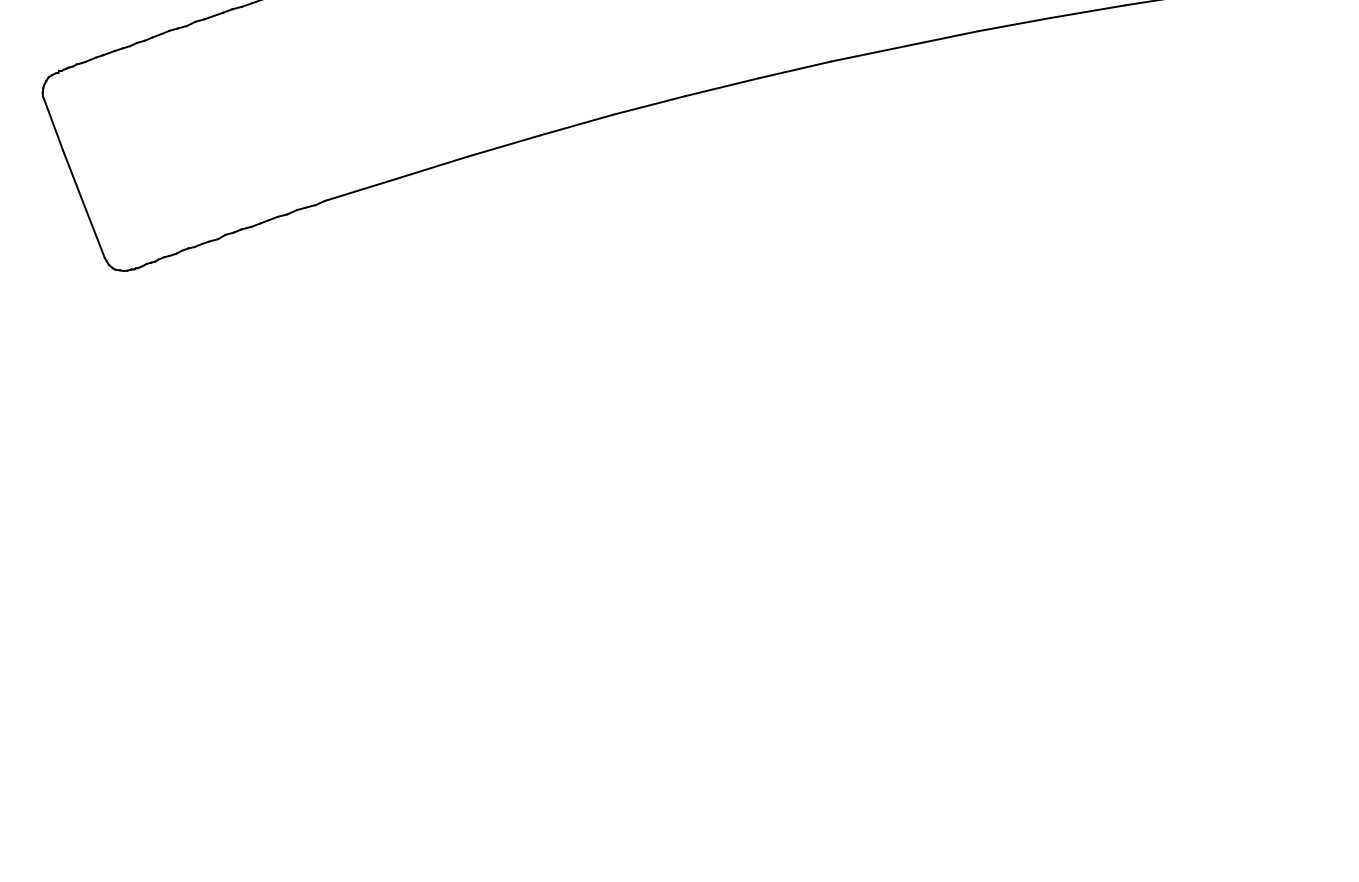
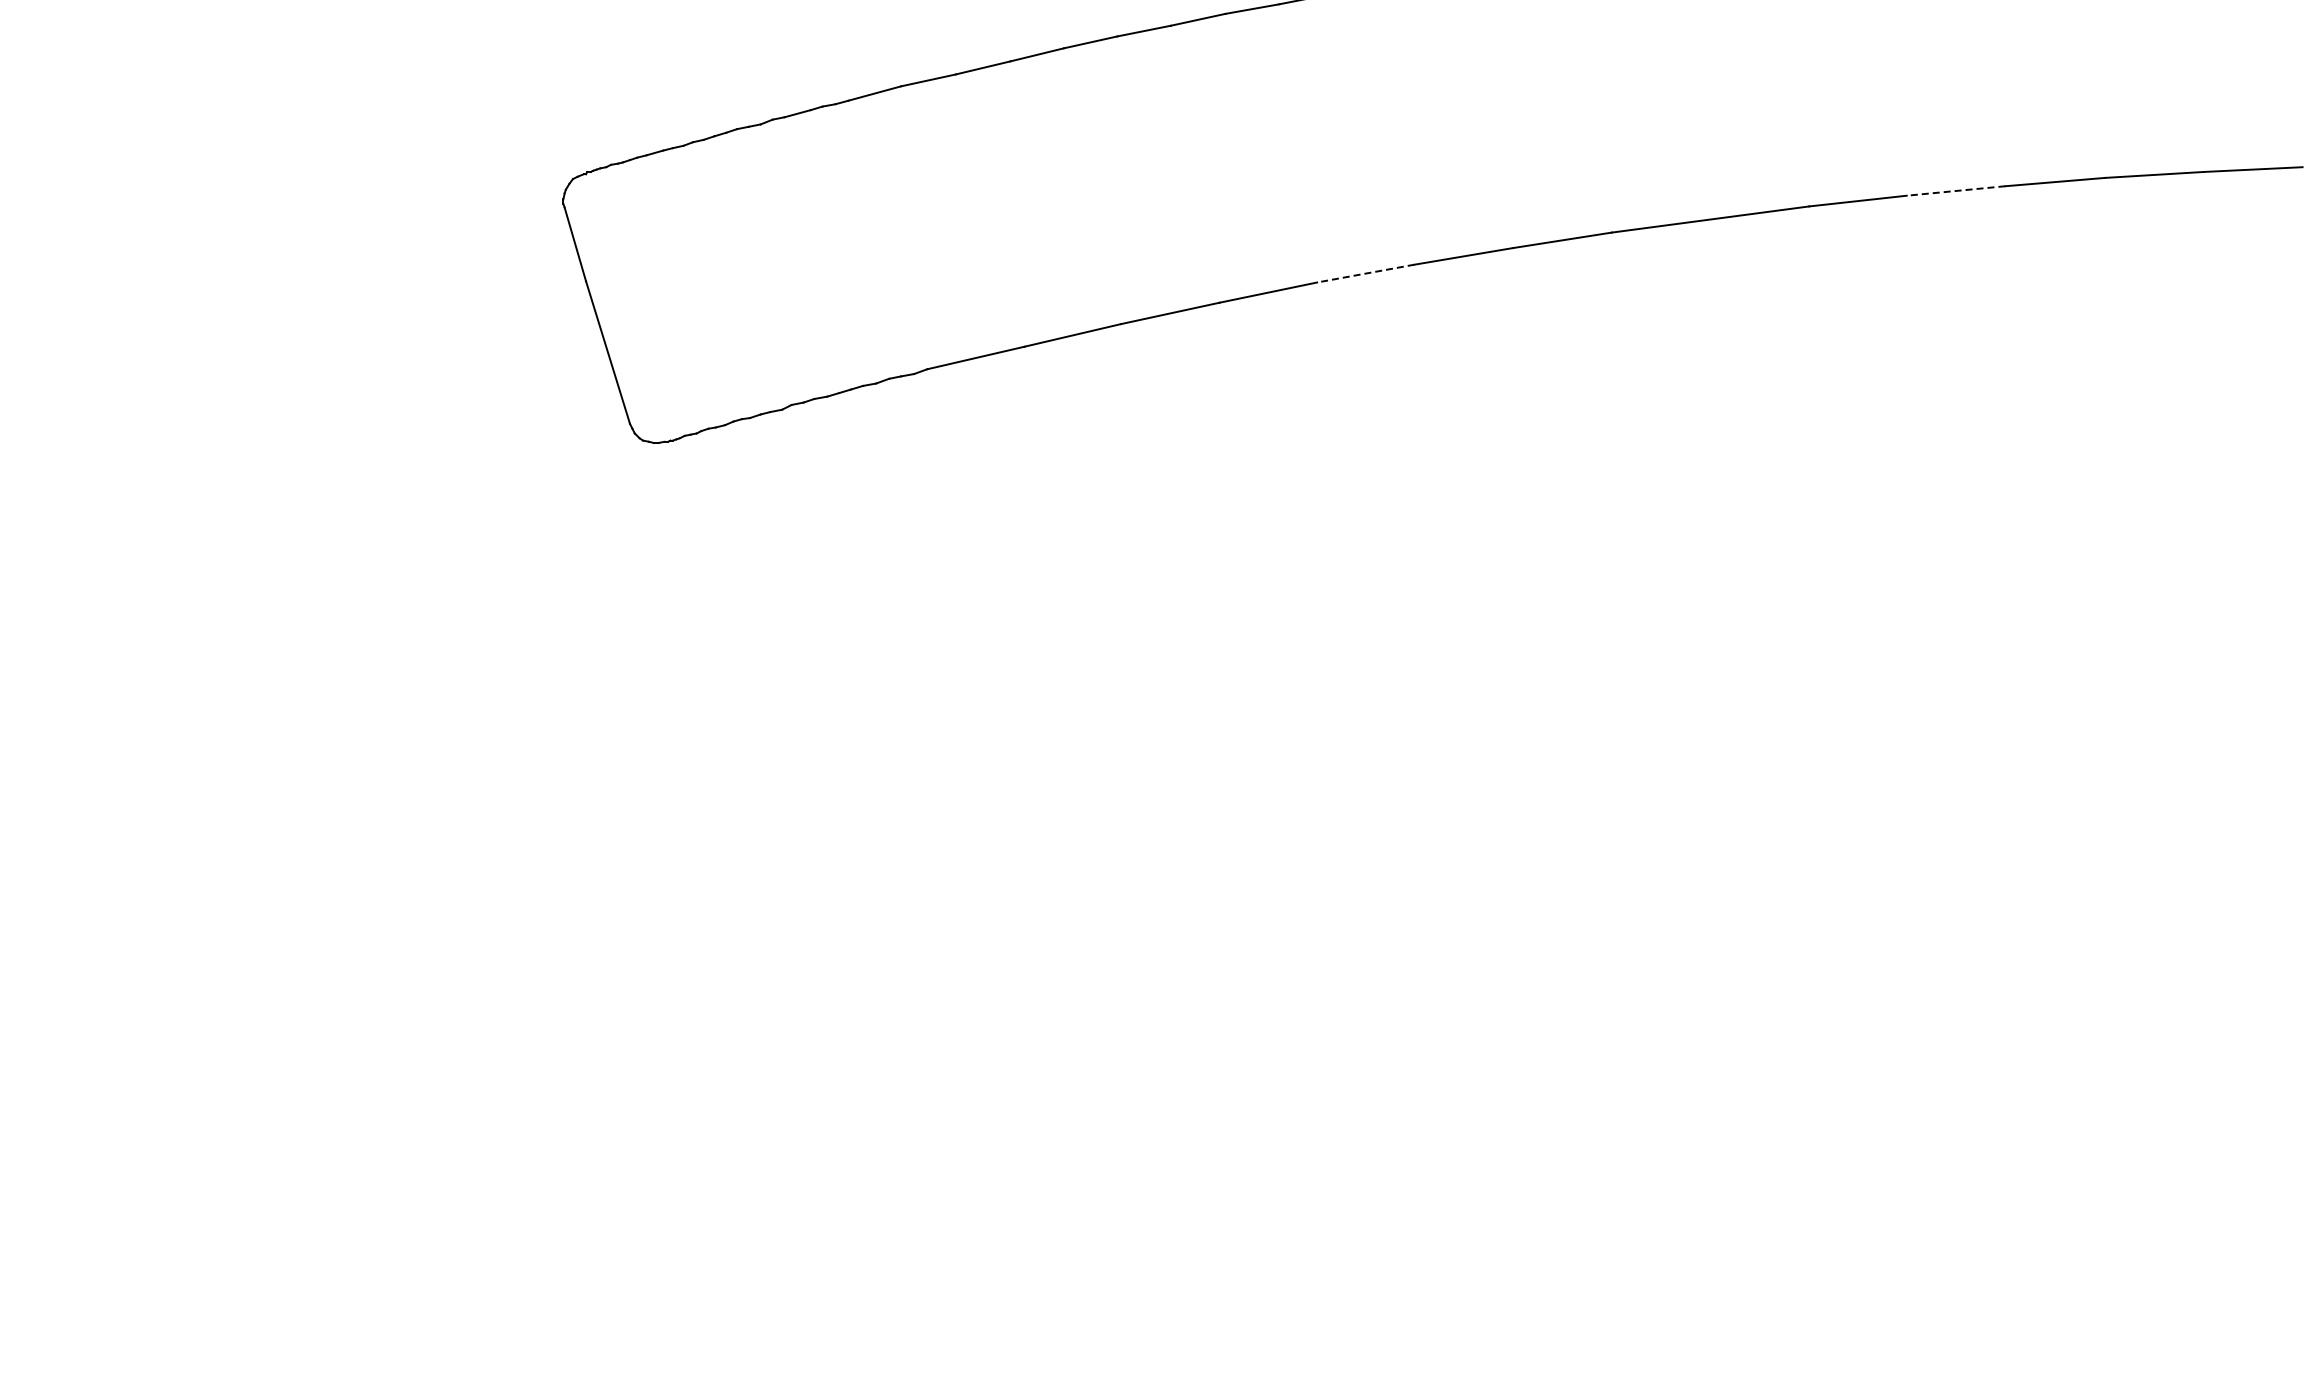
line: (1088, 11) -> (1956, 190), solid -> dashed
line: (648, 105) -> (1365, 273), solid -> dashed

